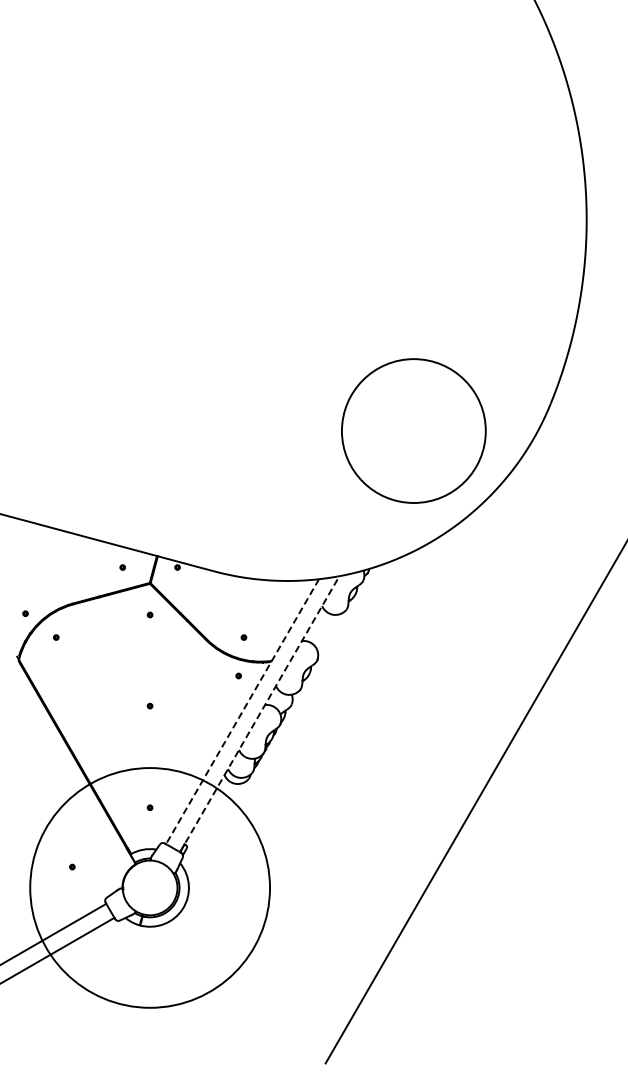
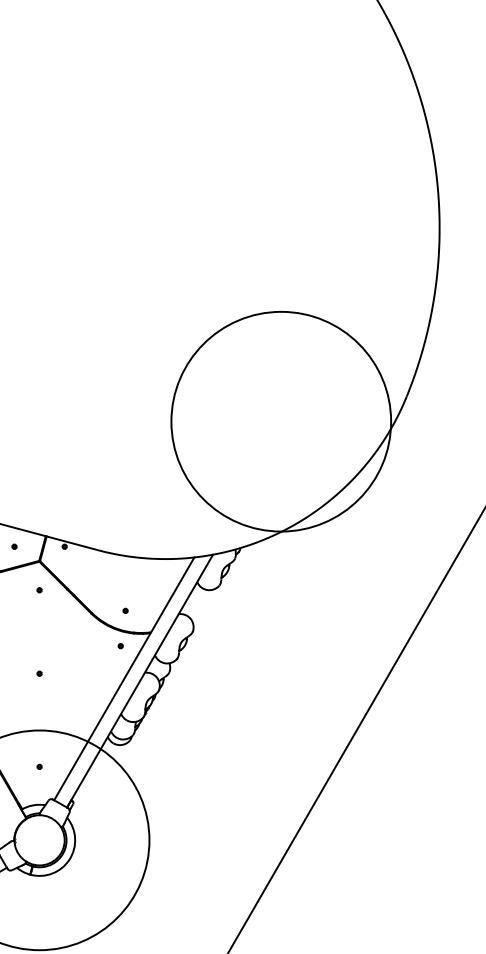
circle: (413, 430) -> (280, 421), size x1.67
line: (242, 711) -> (124, 678), dashed -> solid
line: (260, 713) -> (140, 680), dashed -> solid

